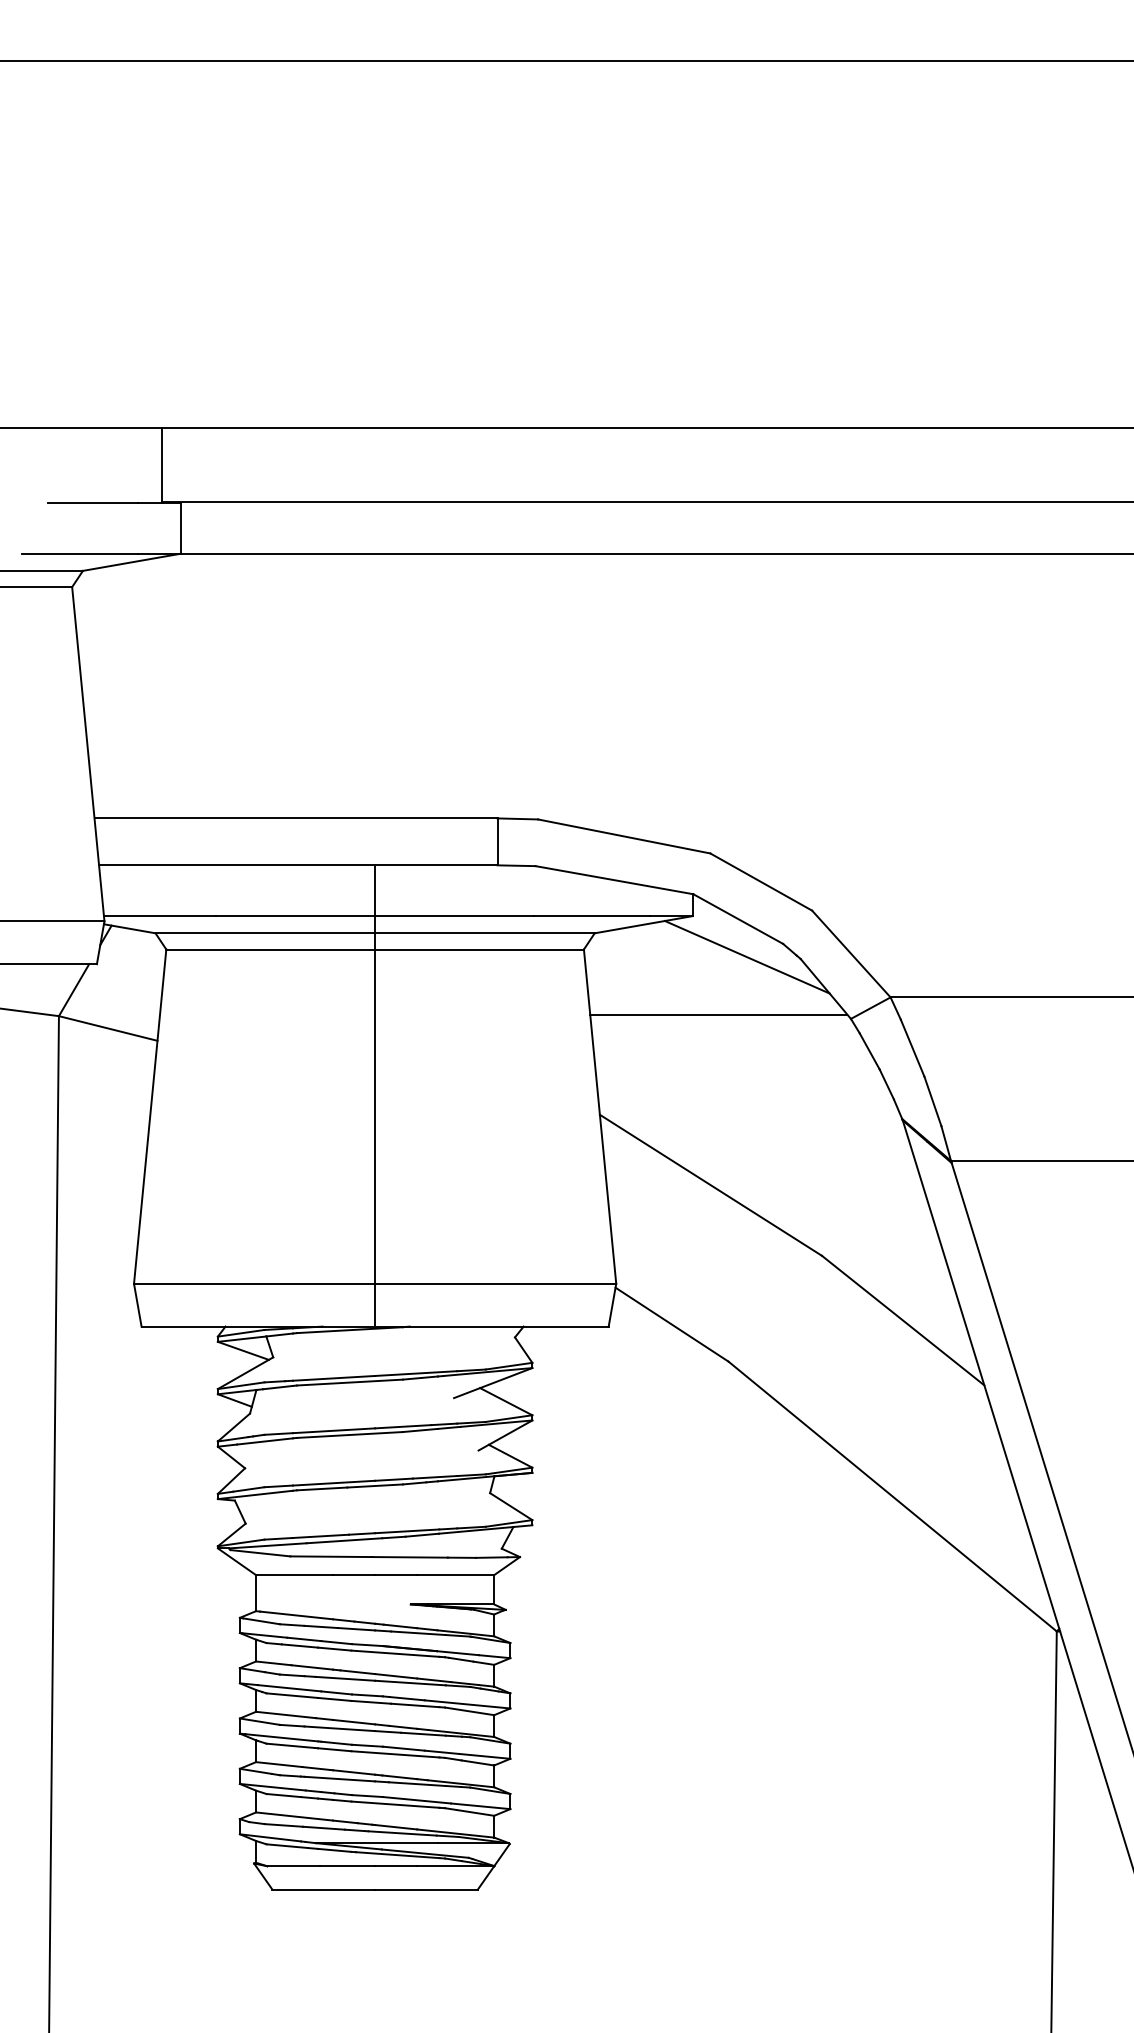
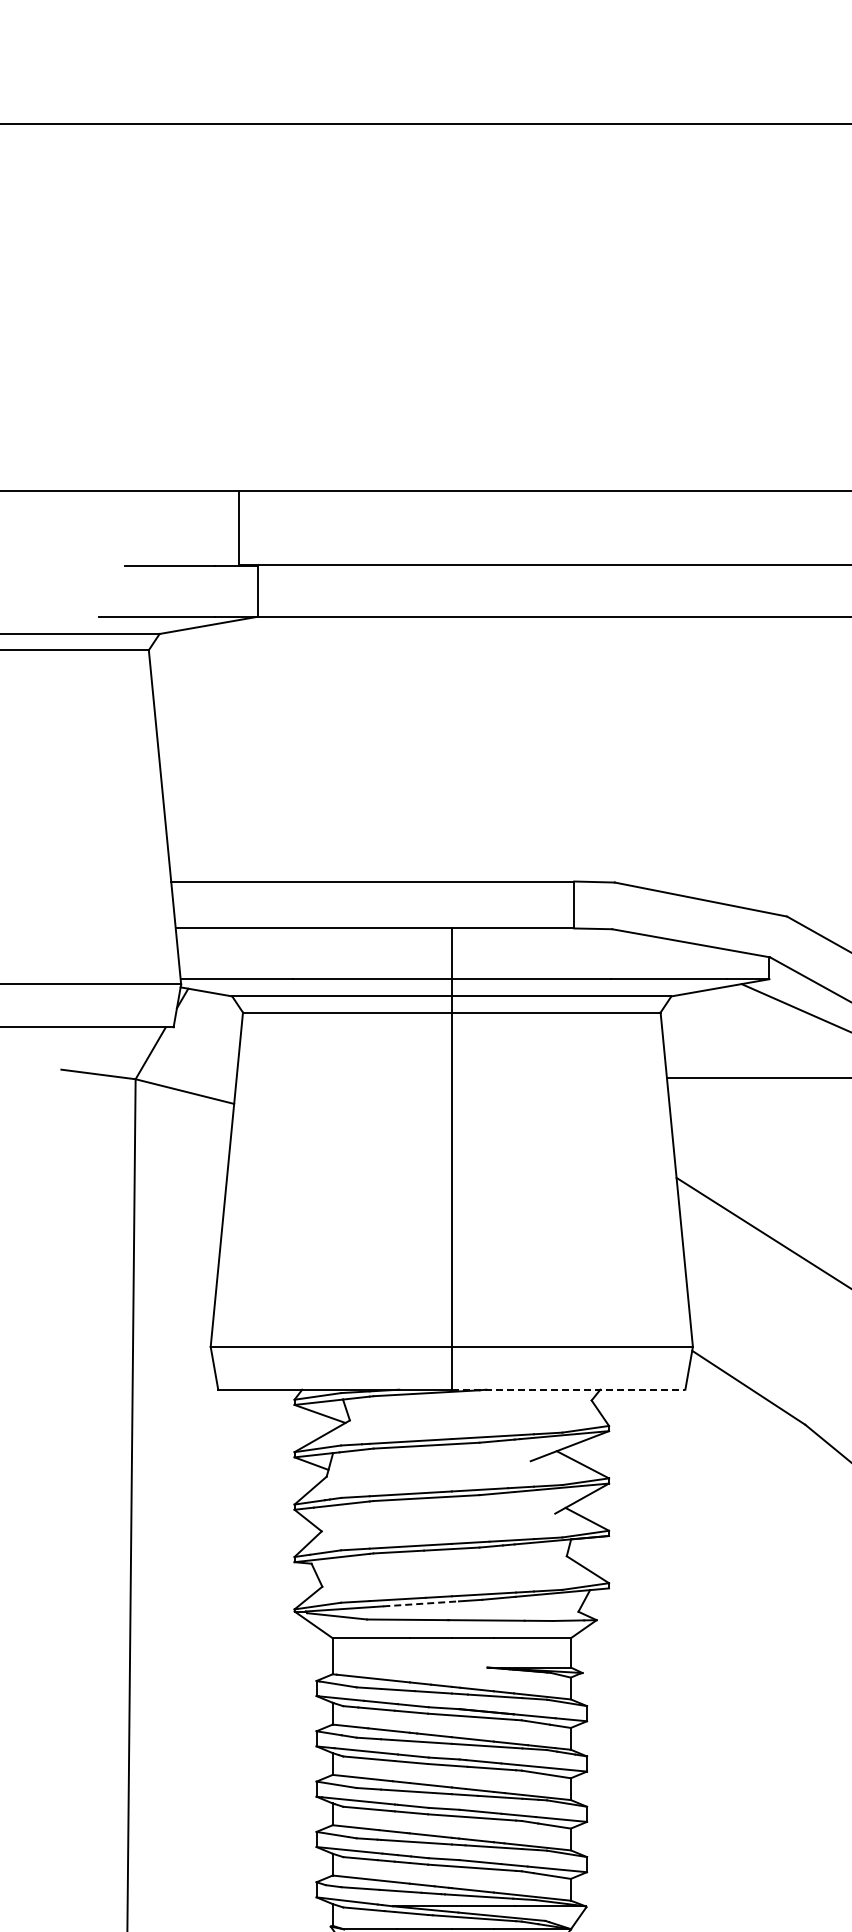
line: (491, 1326) -> (568, 1389), solid -> dashed
line: (344, 1540) -> (421, 1603), solid -> dashed

